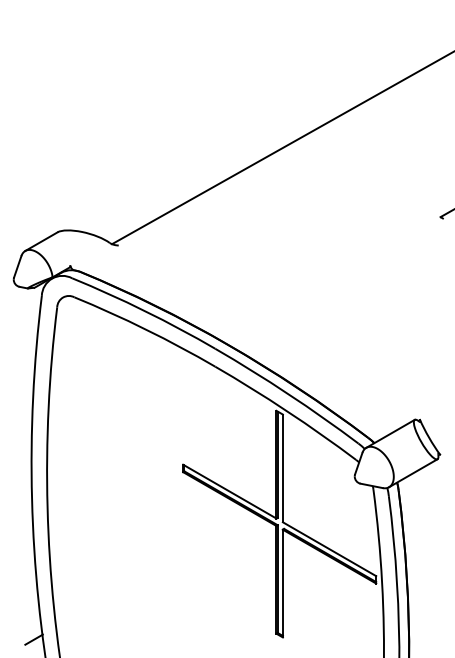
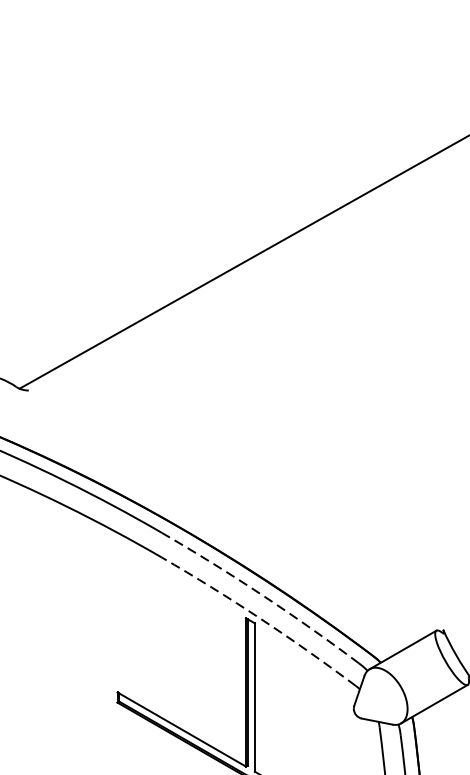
arc: (288, 394) -> (262, 595), solid -> dashed
arc: (287, 411) -> (261, 619), solid -> dashed

